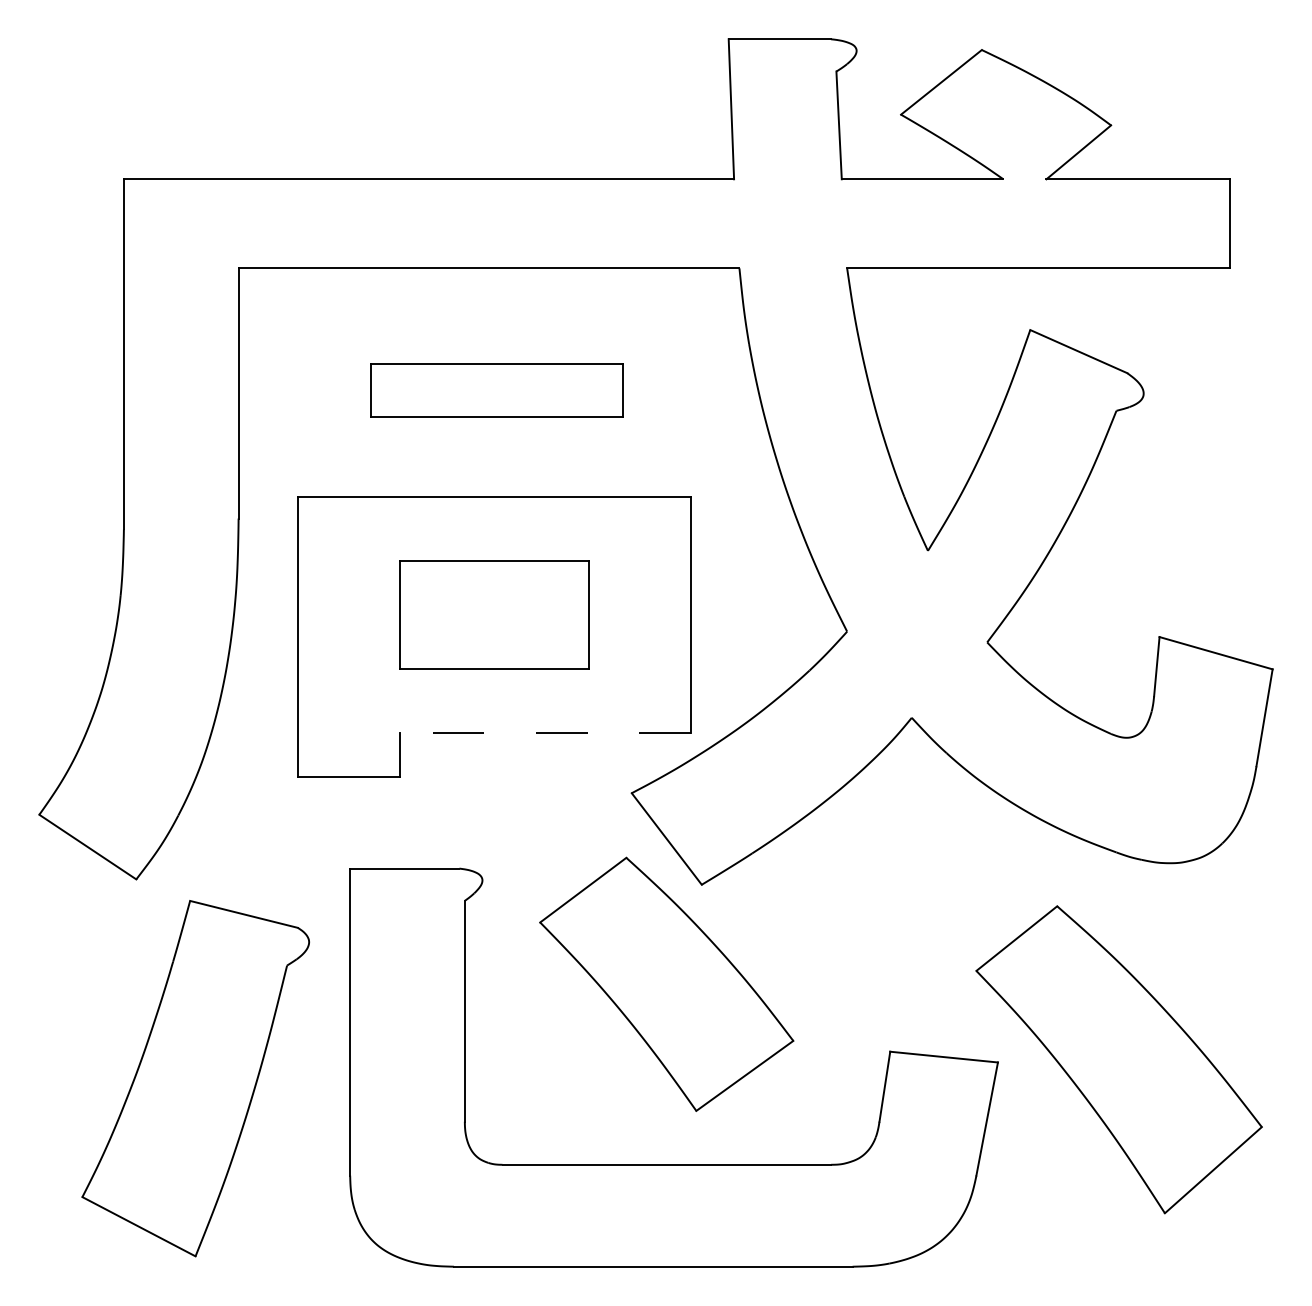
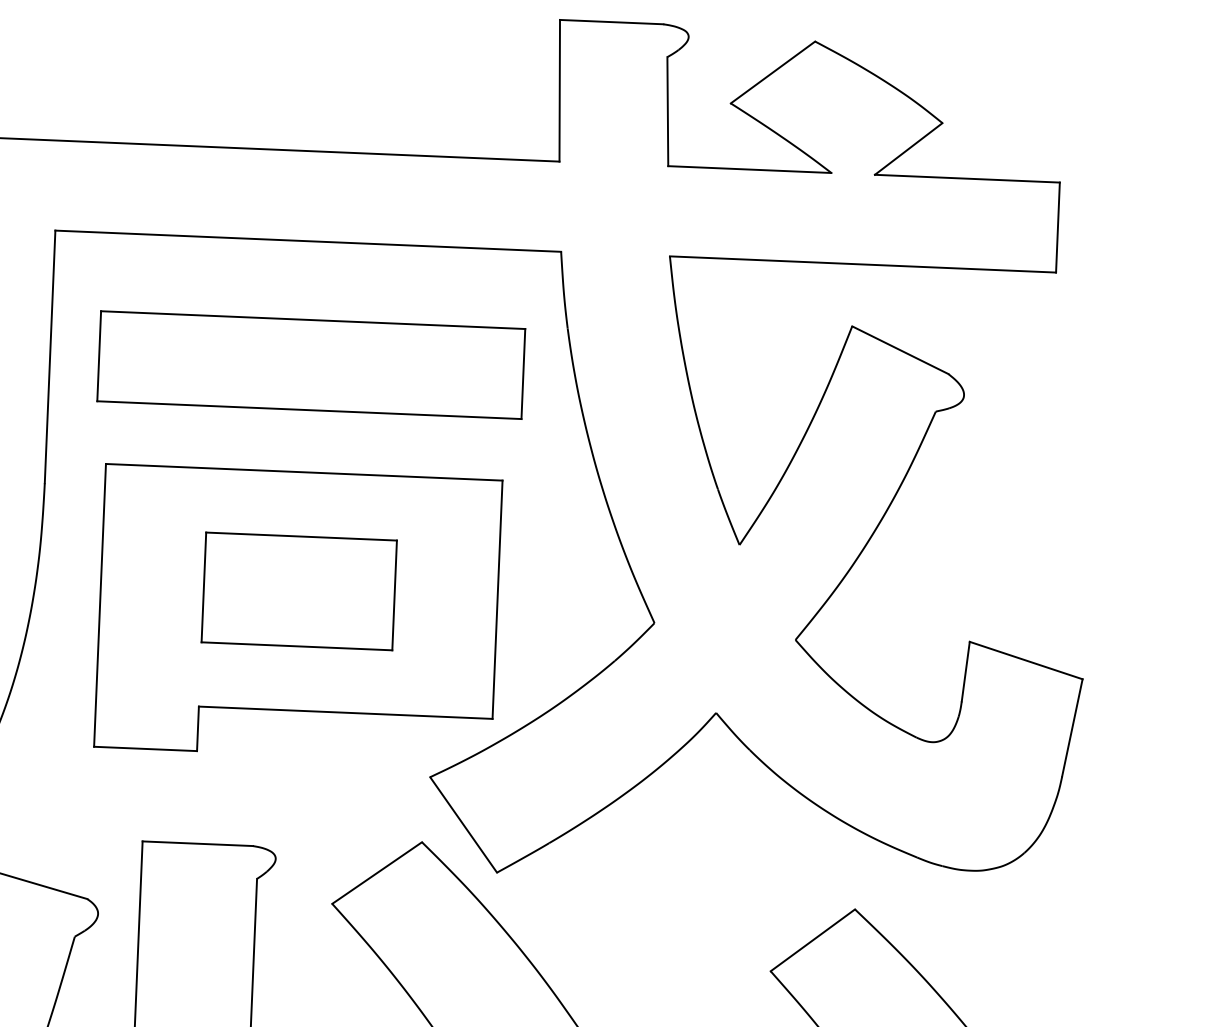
part: (496, 390) -> (310, 364), size x1.67
line: (545, 732) -> (345, 712), dashed -> solid

